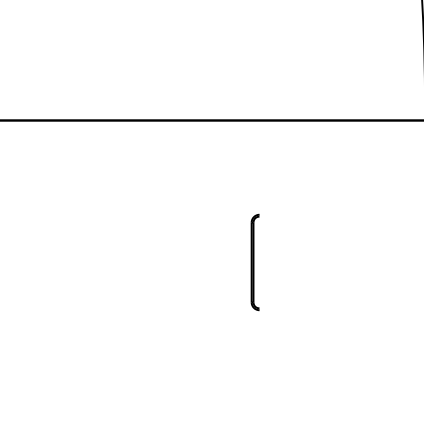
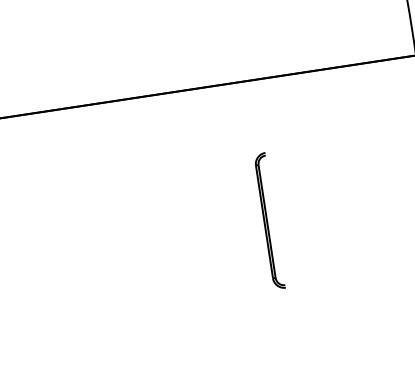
part: (255, 262) -> (269, 221), size x1.43

